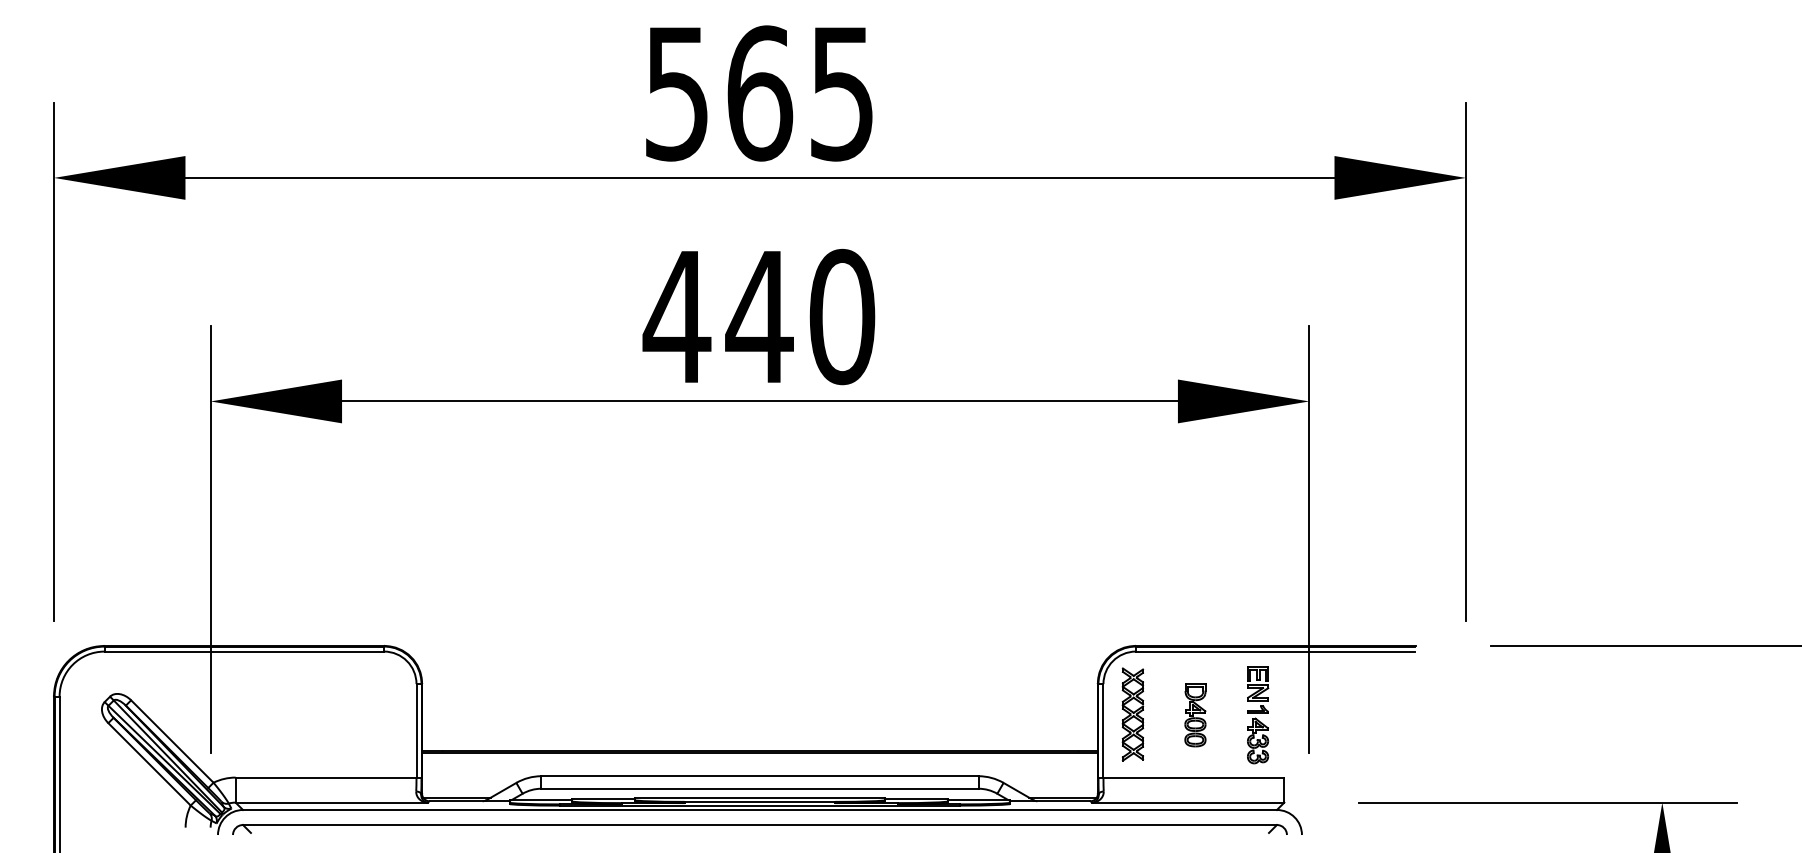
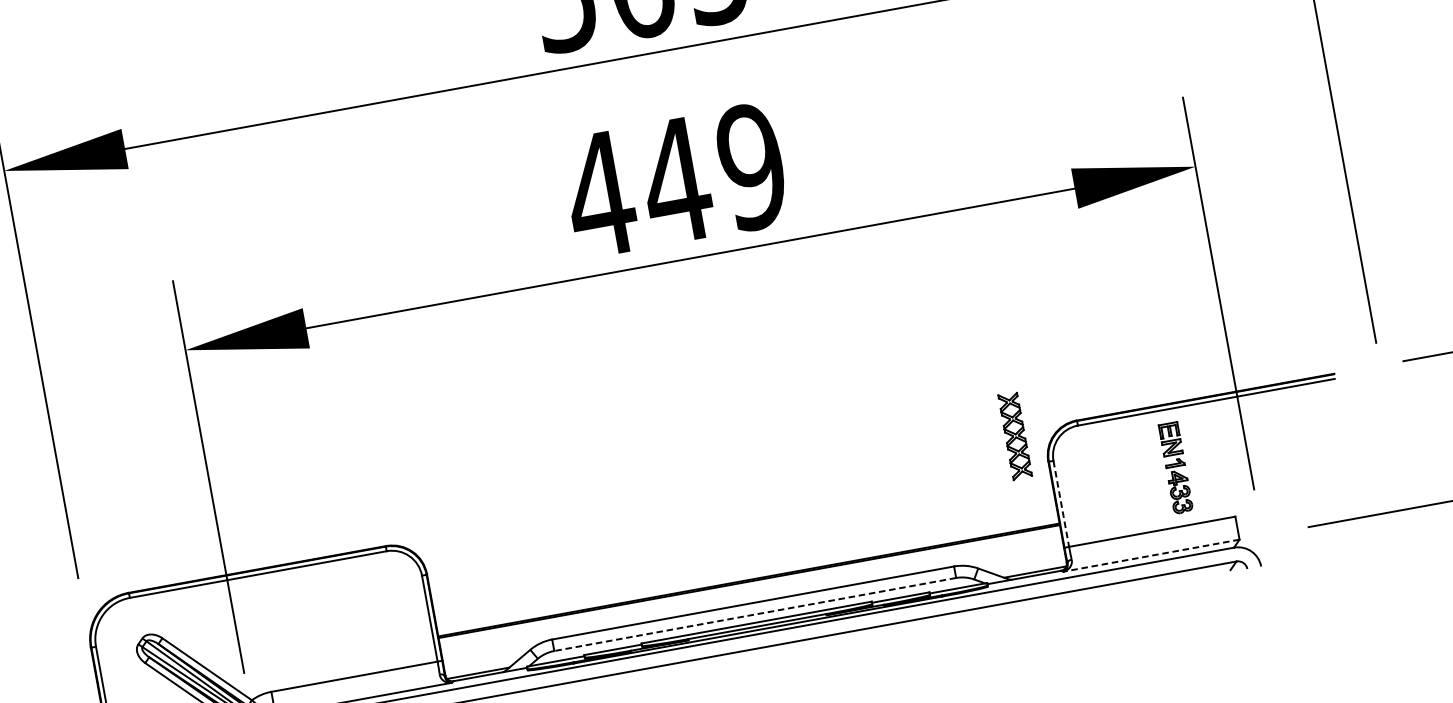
text: (842, 317) -> (752, 167), 440 -> 449
part: (1132, 714) -> (1014, 436), moved
part: (1195, 715) -> (1143, 474), removed
part: (1258, 715) -> (1176, 468), moved
line: (1103, 730) -> (1061, 503), solid -> dashed
line: (759, 788) -> (754, 614), solid -> dashed
line: (1188, 802) -> (1151, 555), solid -> dashed

